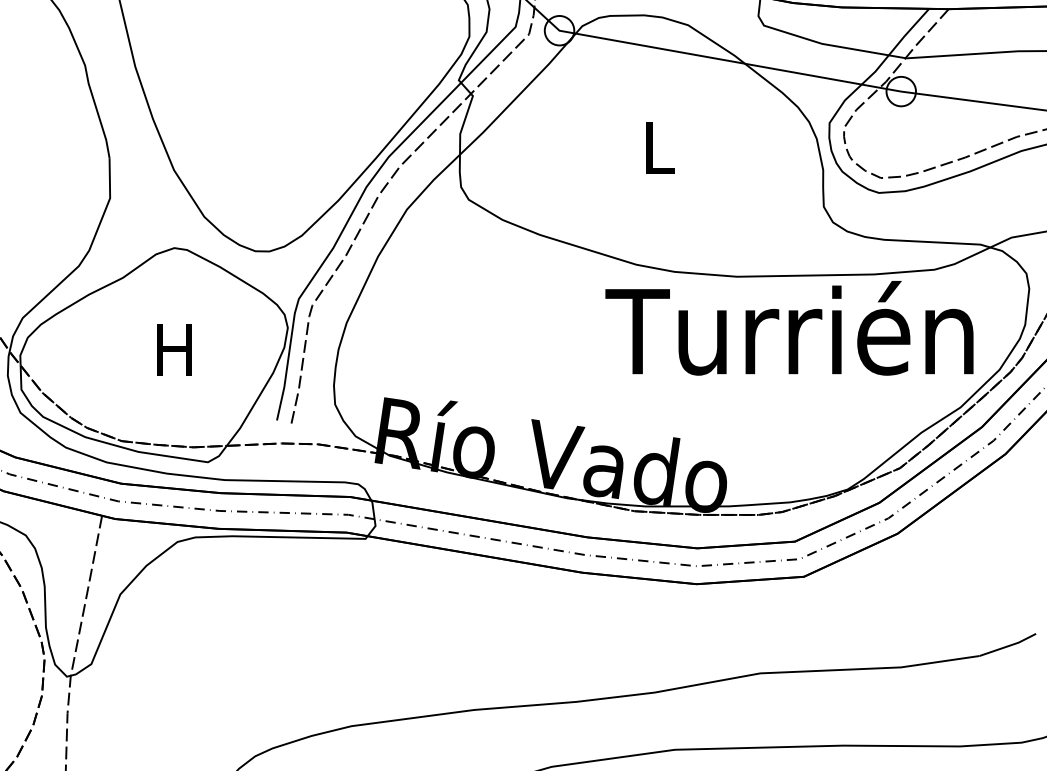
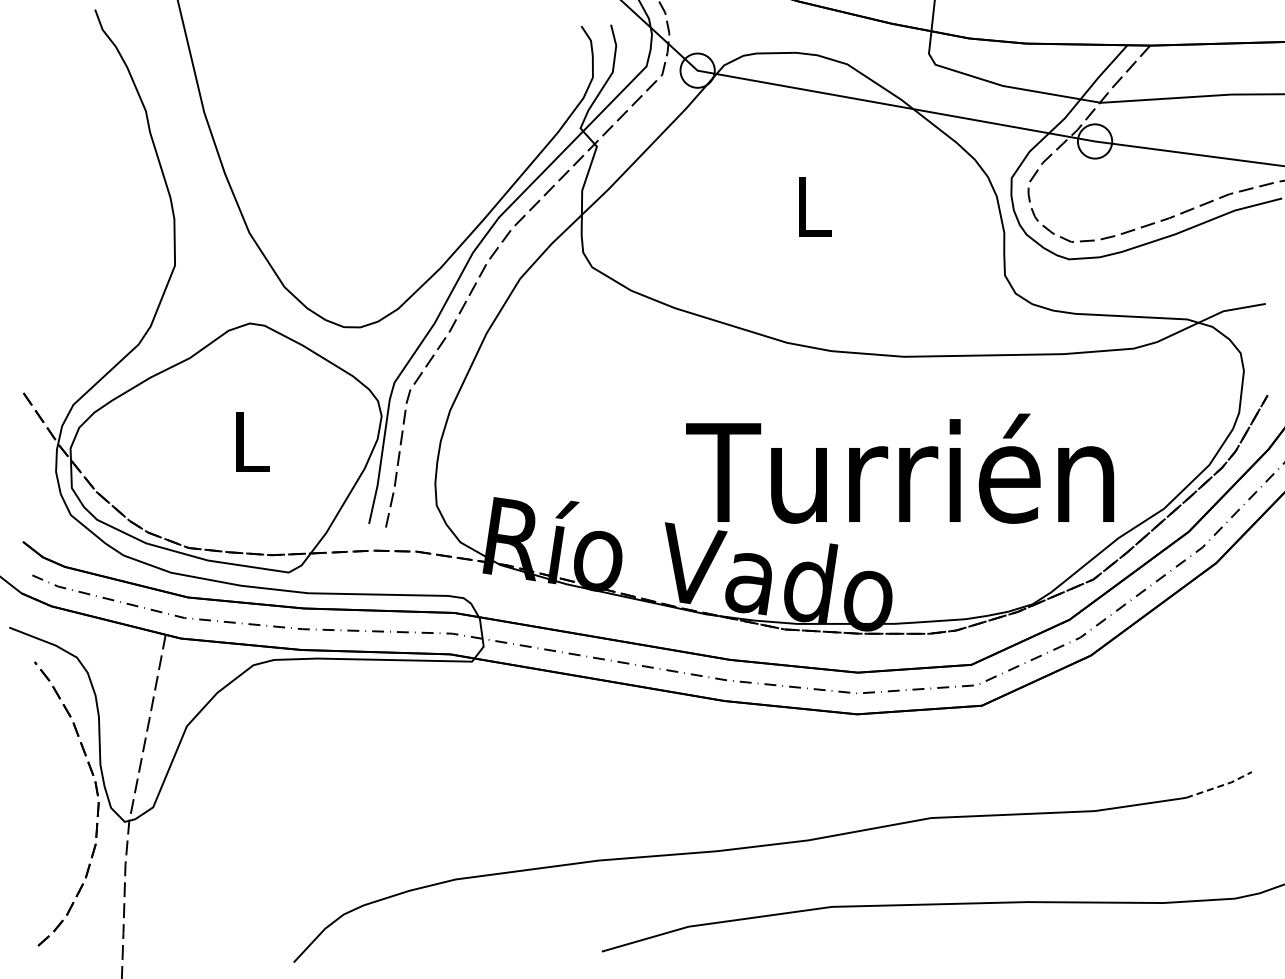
text: (789, 328) -> (900, 468), moved
text: (174, 349) -> (249, 441), H -> L
line: (1009, 646) -> (1220, 786), solid -> dashed

